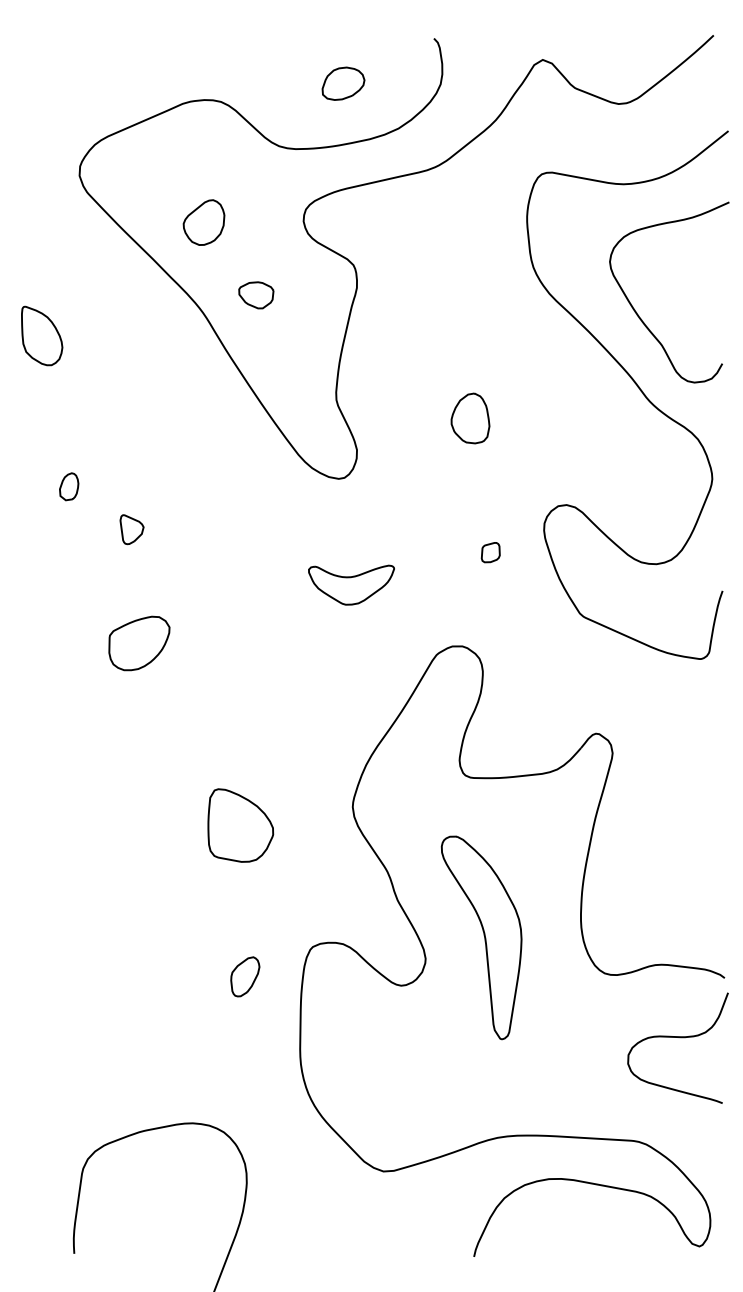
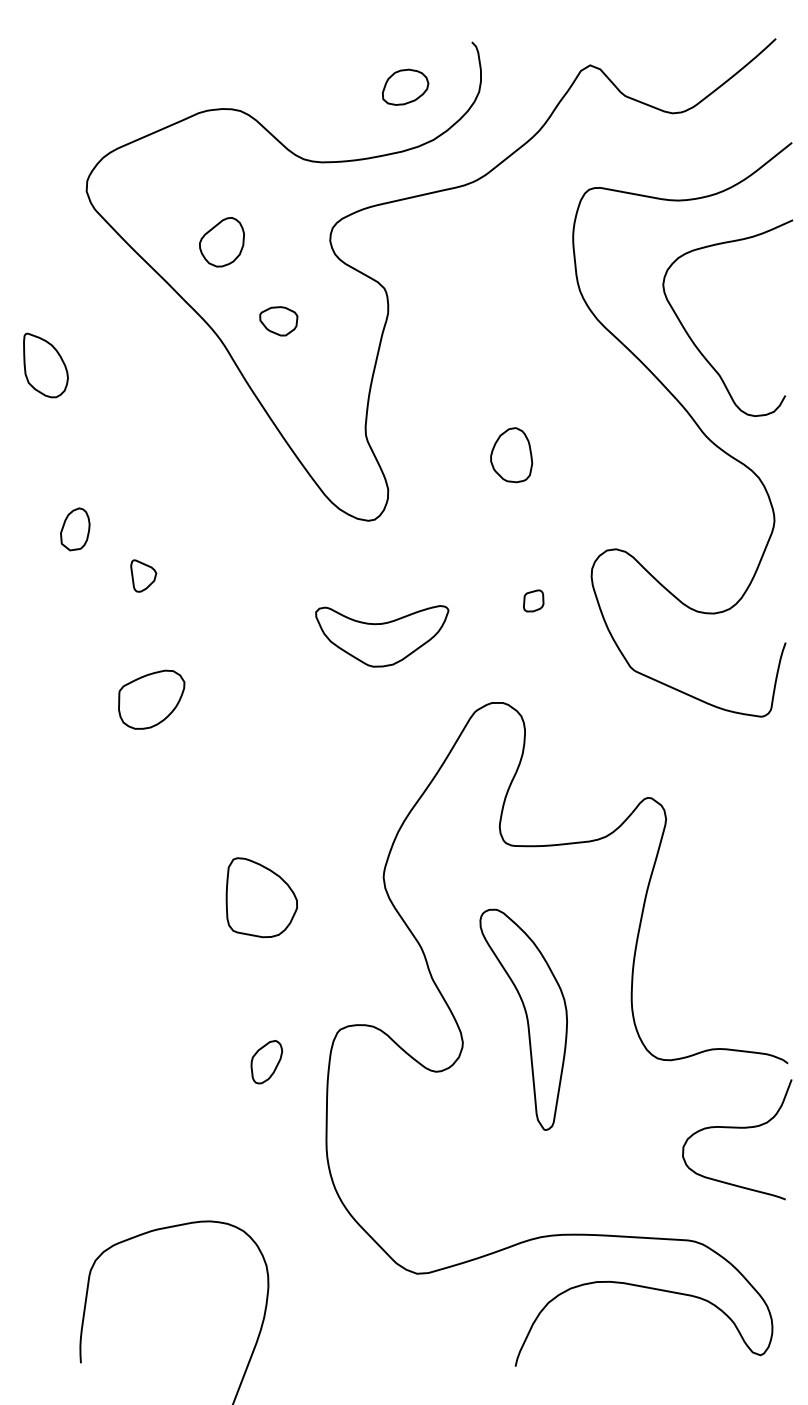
part: (343, 83) -> (405, 86), moved
part: (69, 486) -> (75, 529), size x1.43
part: (351, 585) -> (382, 636), size x1.43

